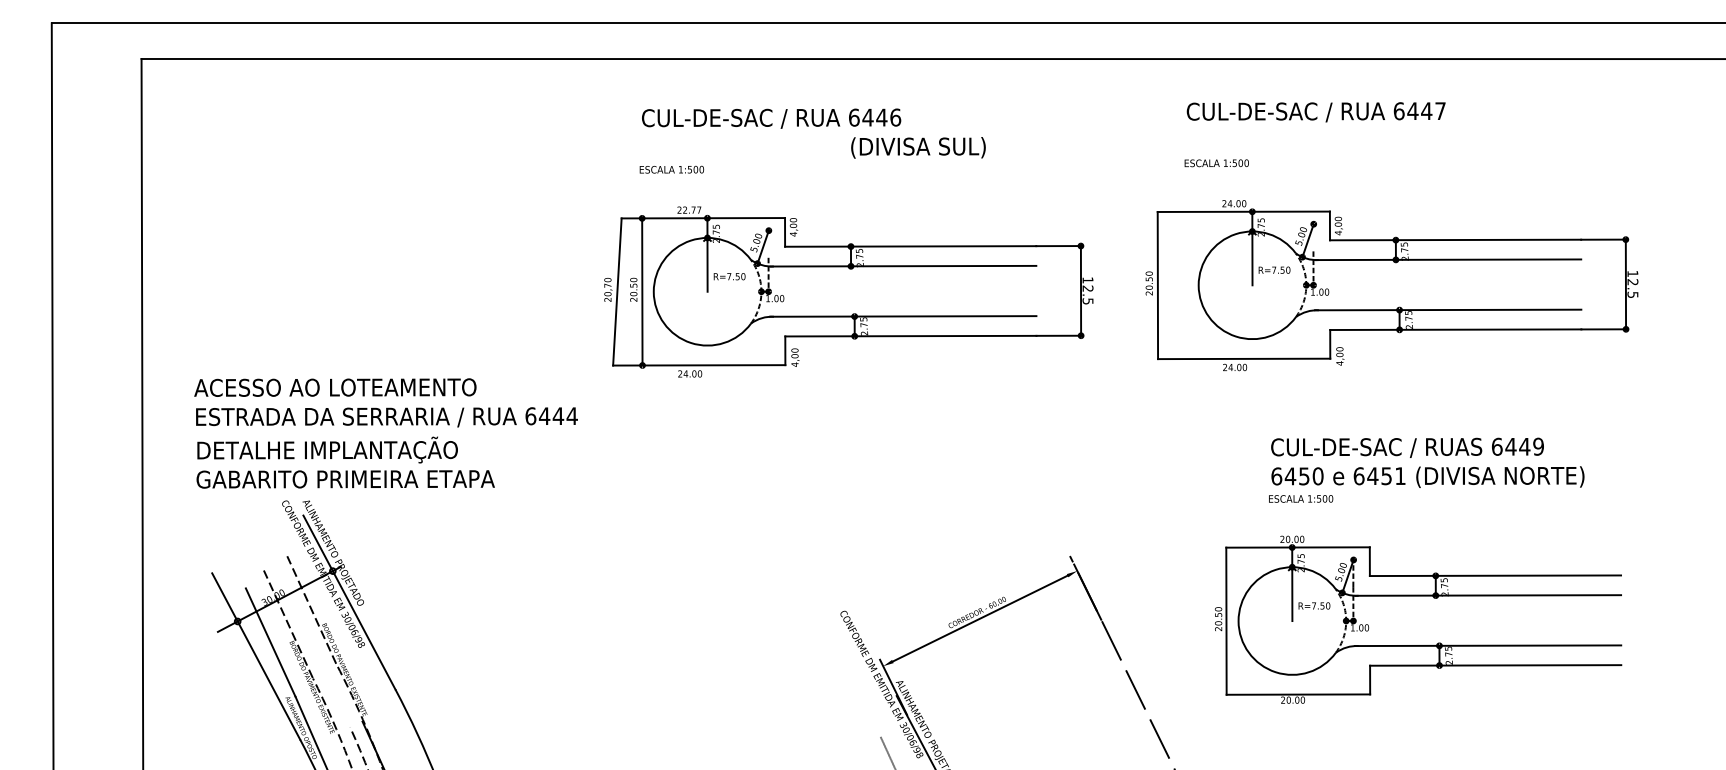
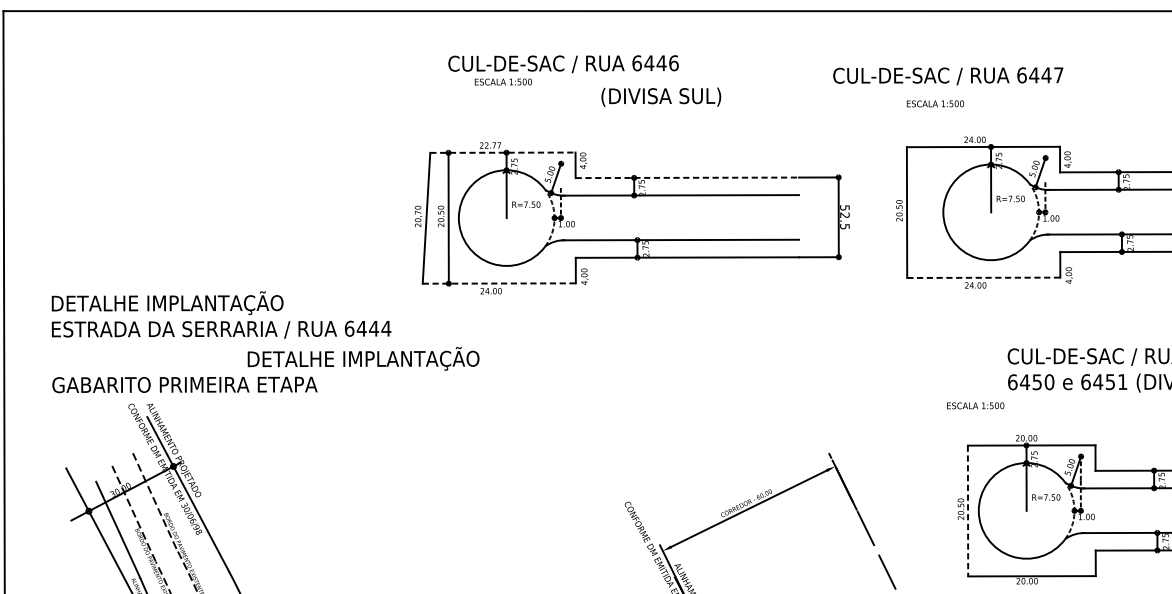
text: (1315, 112) -> (947, 76), moved
text: (918, 147) -> (661, 96), moved
text: (1216, 163) -> (935, 104), moved
text: (671, 169) -> (503, 81), moved
line: (703, 218) -> (503, 152), solid -> dashed
line: (910, 246) -> (687, 177), solid -> dashed
text: (1087, 280) -> (844, 208), 12.5 -> 52.5
line: (1244, 358) -> (984, 277), solid -> dashed
line: (699, 365) -> (499, 283), solid -> dashed
text: (335, 387) -> (175, 303), ACESSO AO LOTEAMENTO -> DETALHE IMPLANTAÇÃO
text: (327, 449) -> (363, 358), moved
text: (1301, 498) -> (976, 405), moved
line: (1226, 621) -> (968, 511), solid -> dashed

